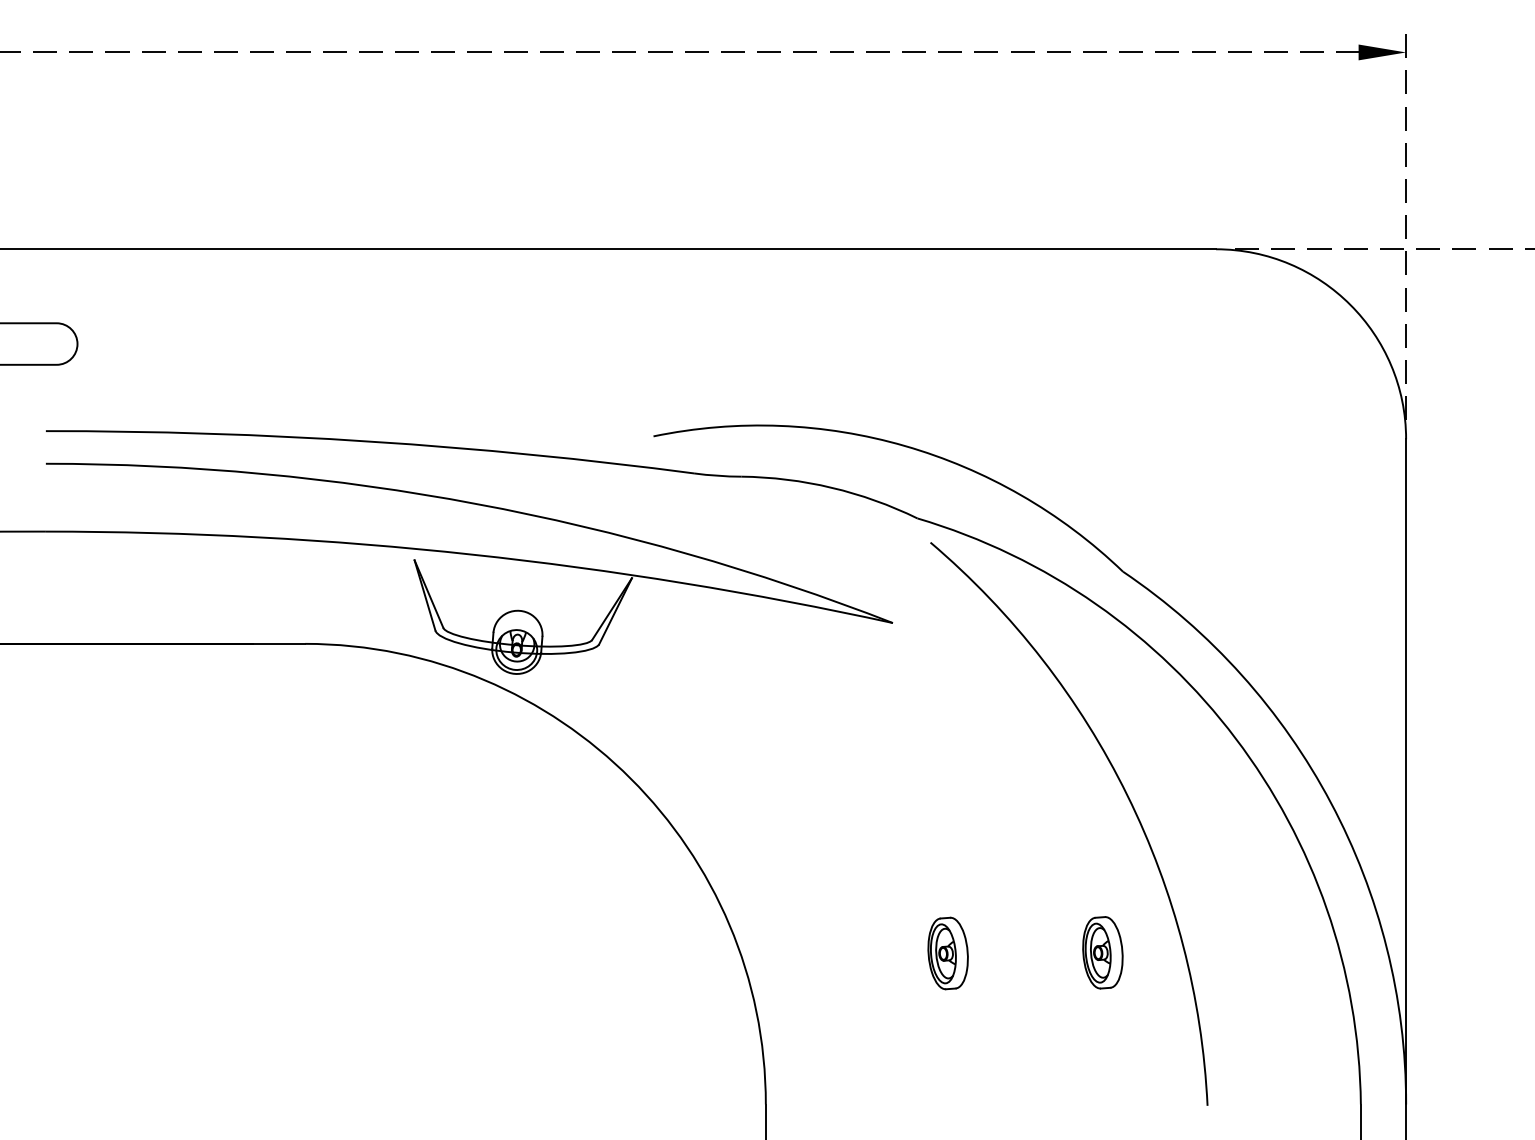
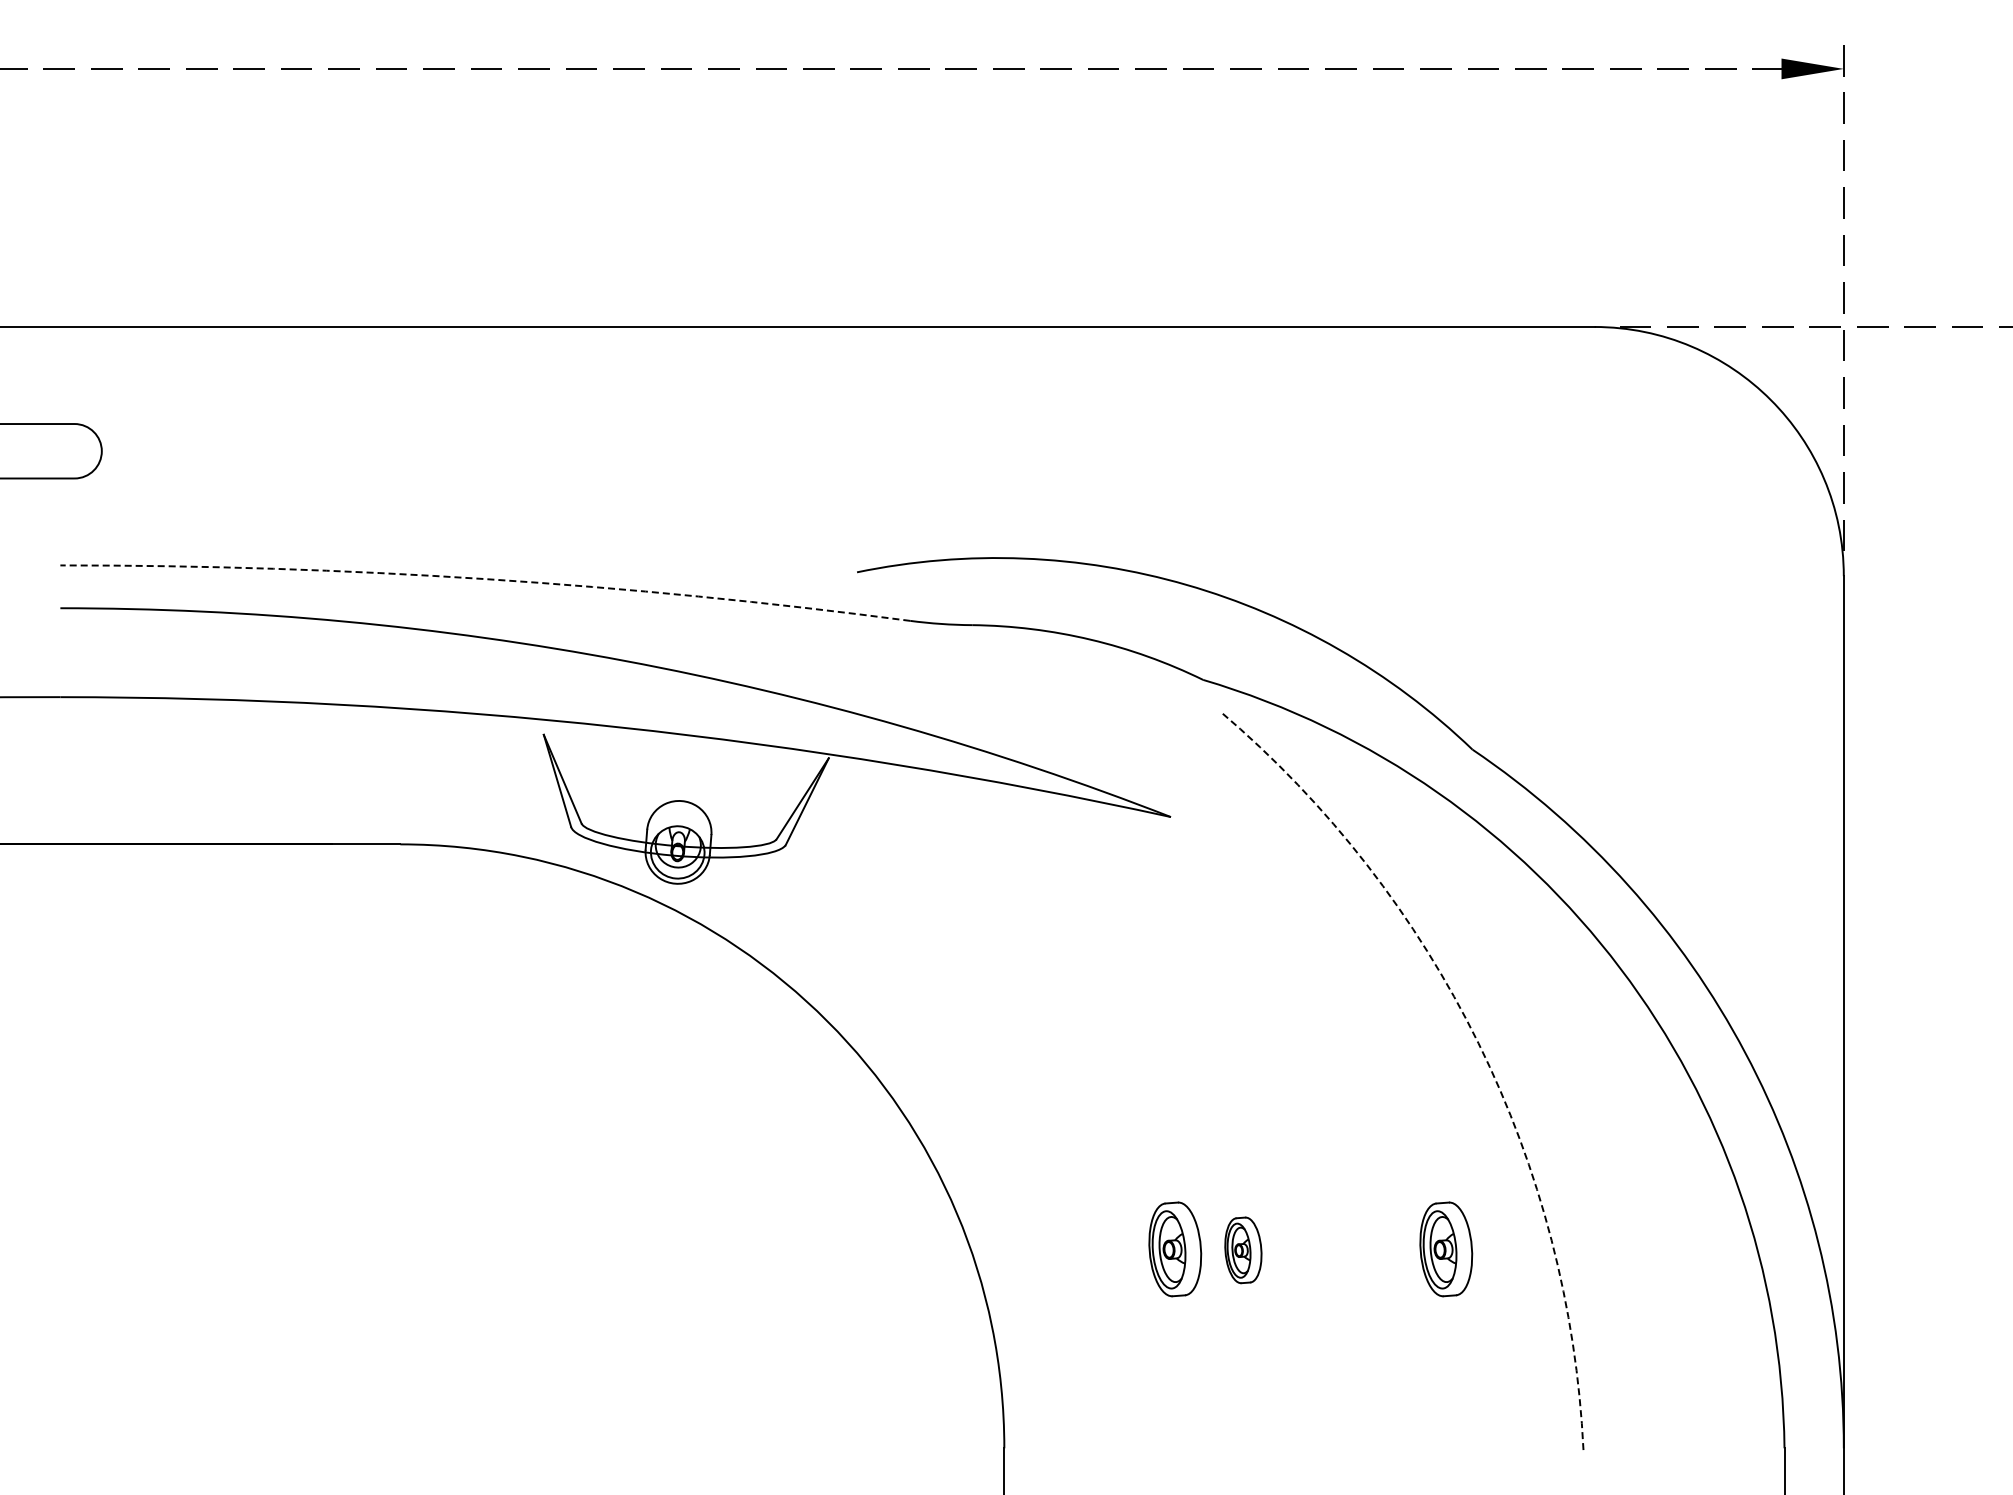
arc: (370, 441) -> (486, 579), solid -> dashed
arc: (1127, 795) -> (1478, 1043), solid -> dashed
part: (896, 952) -> (1175, 1249), added
part: (948, 953) -> (1243, 1250), size x0.7

